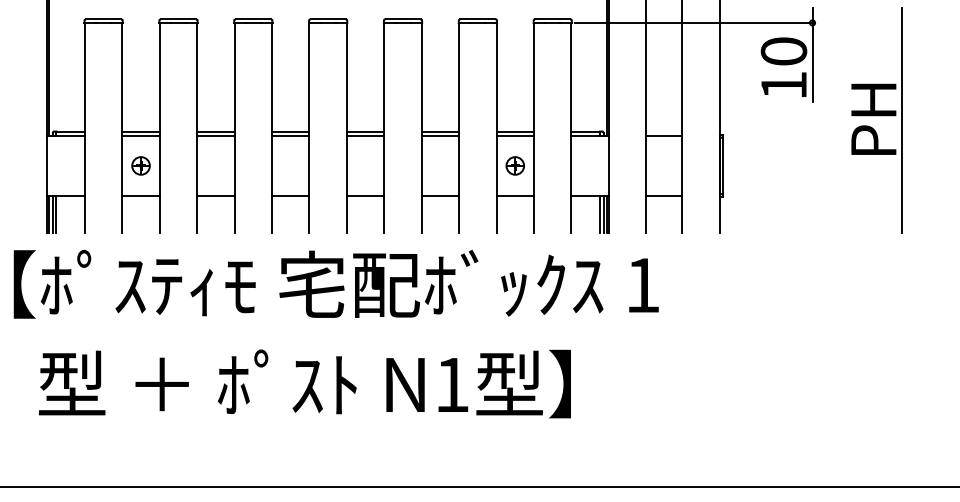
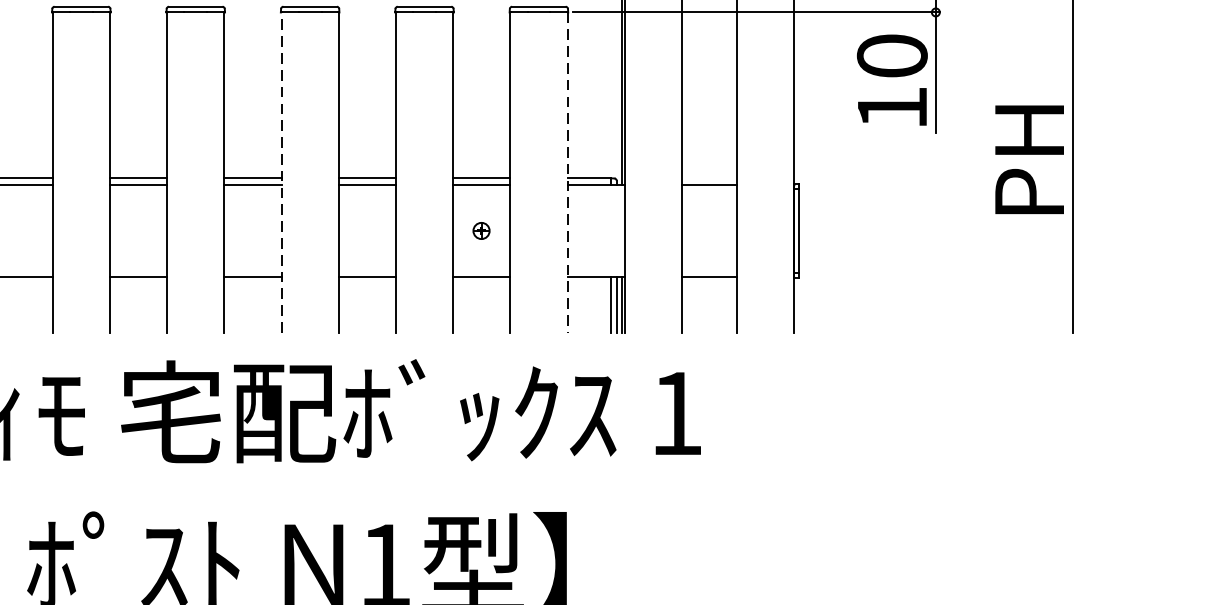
line: (384, 127) -> (281, 172), solid -> dashed
line: (571, 127) -> (567, 172), solid -> dashed
part: (514, 165) -> (480, 230), size x0.6

